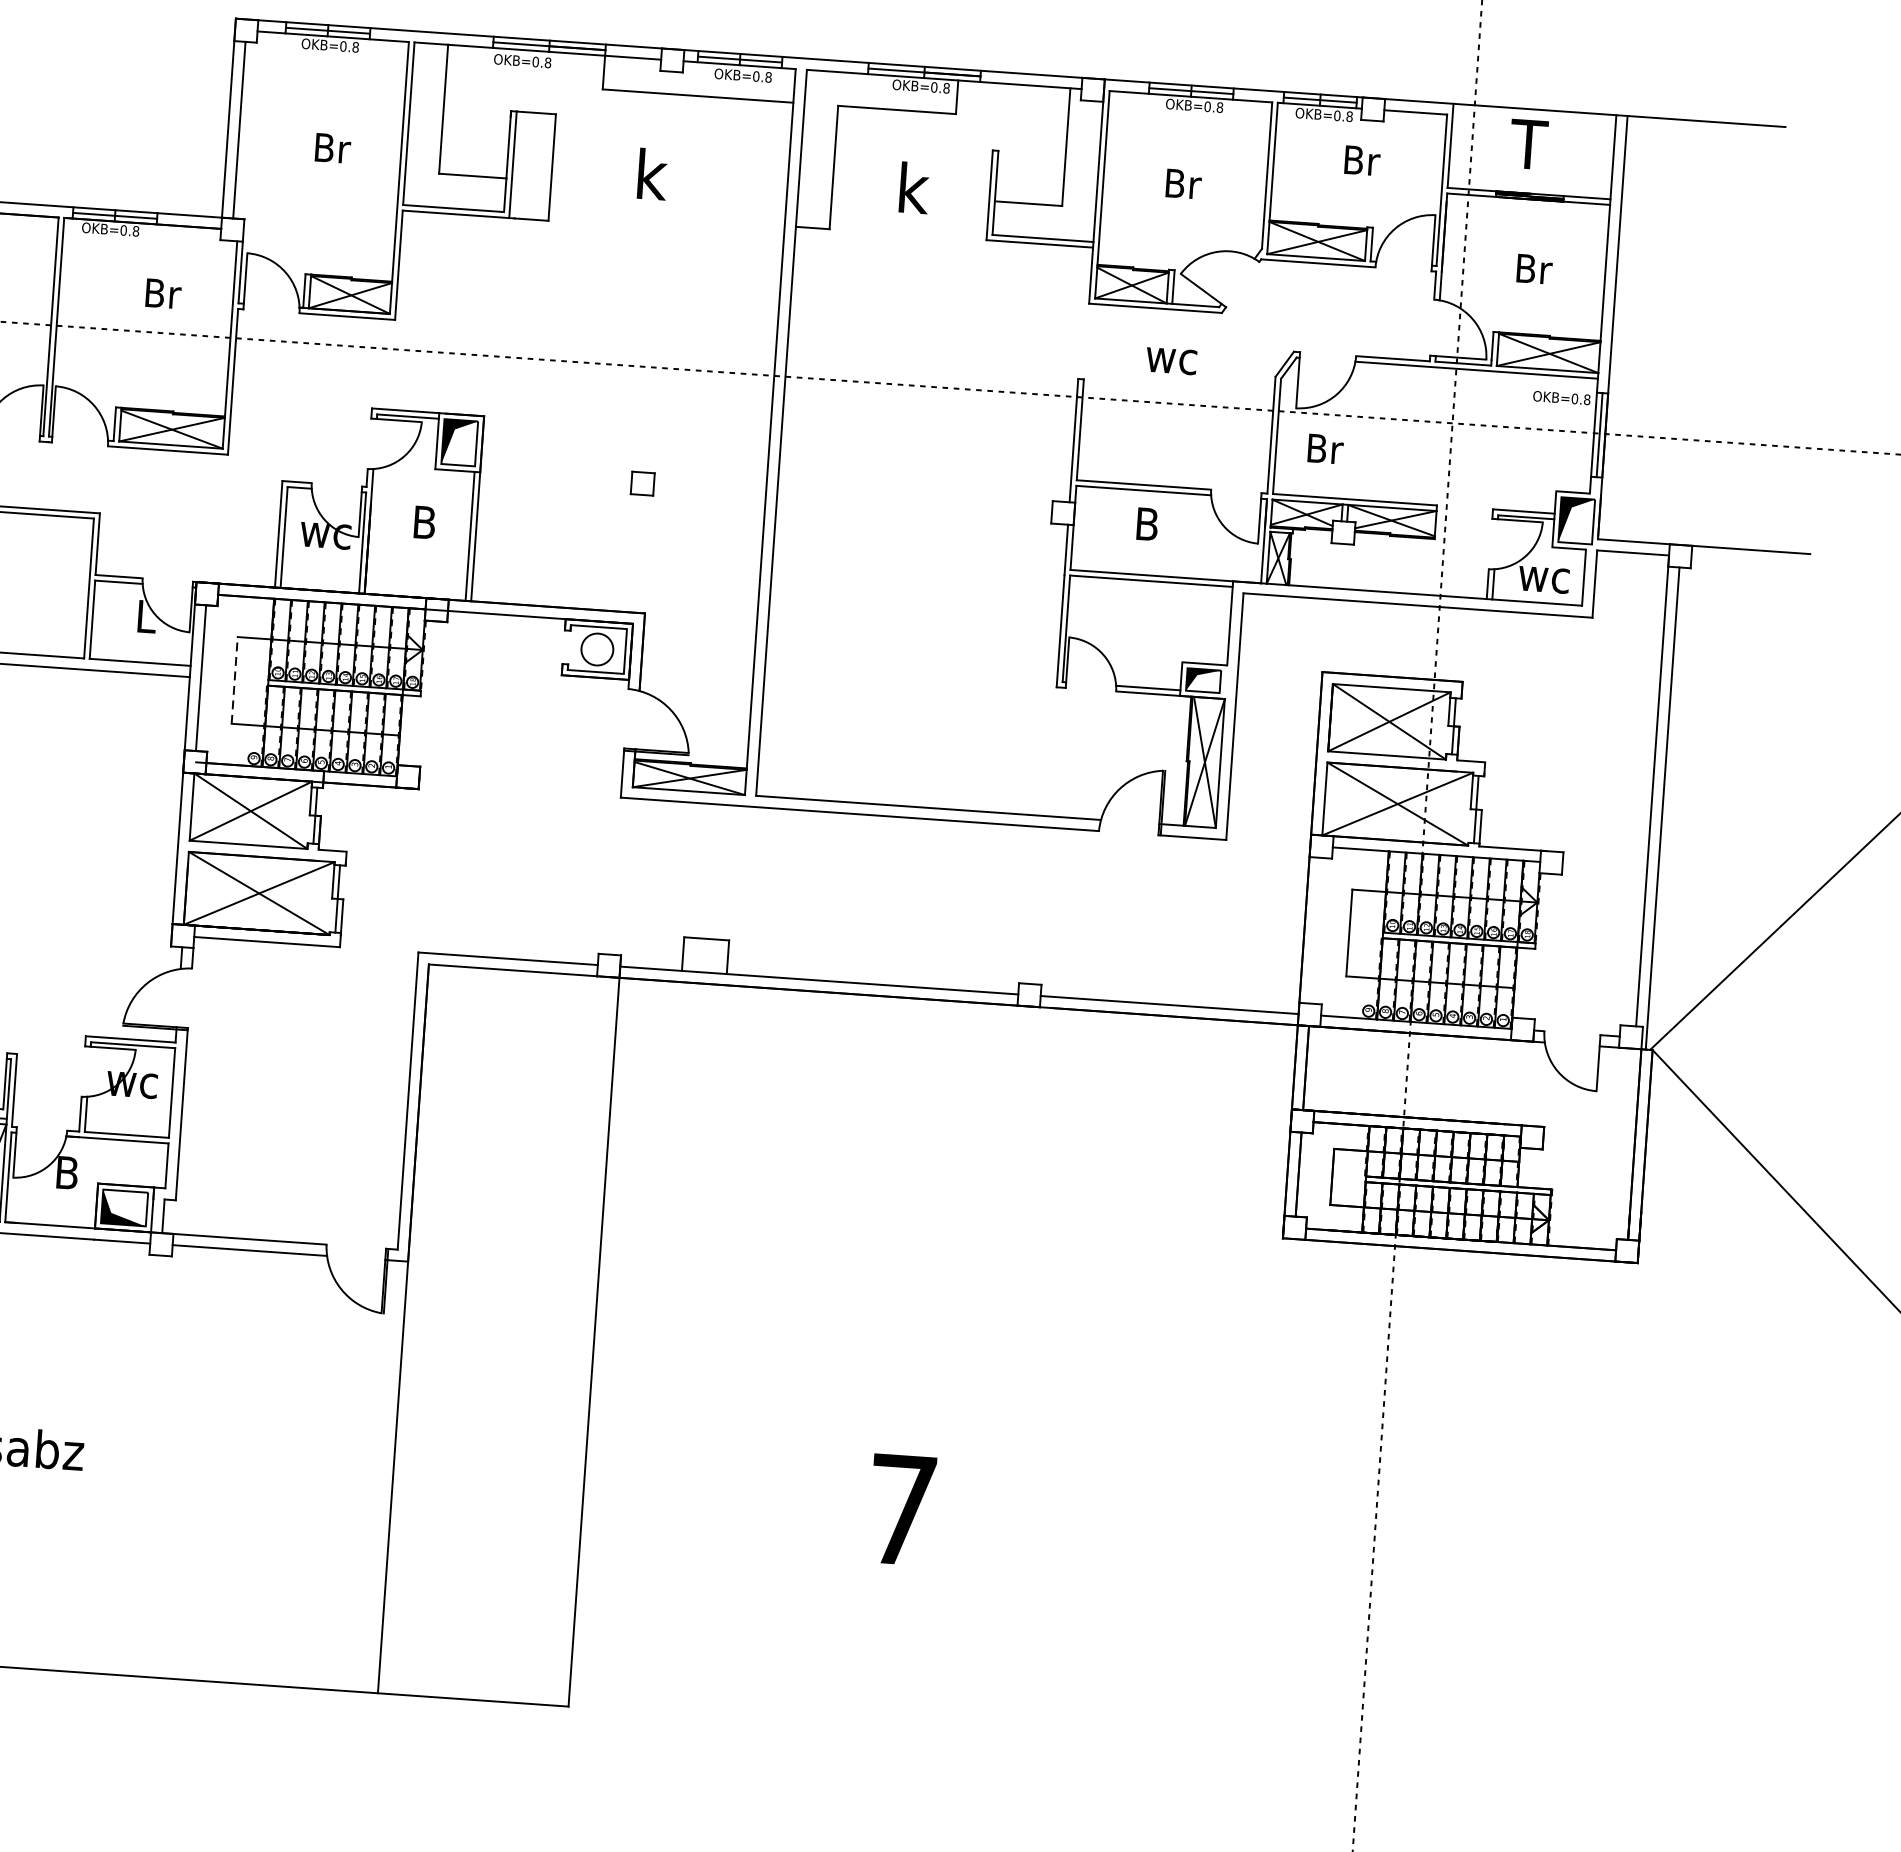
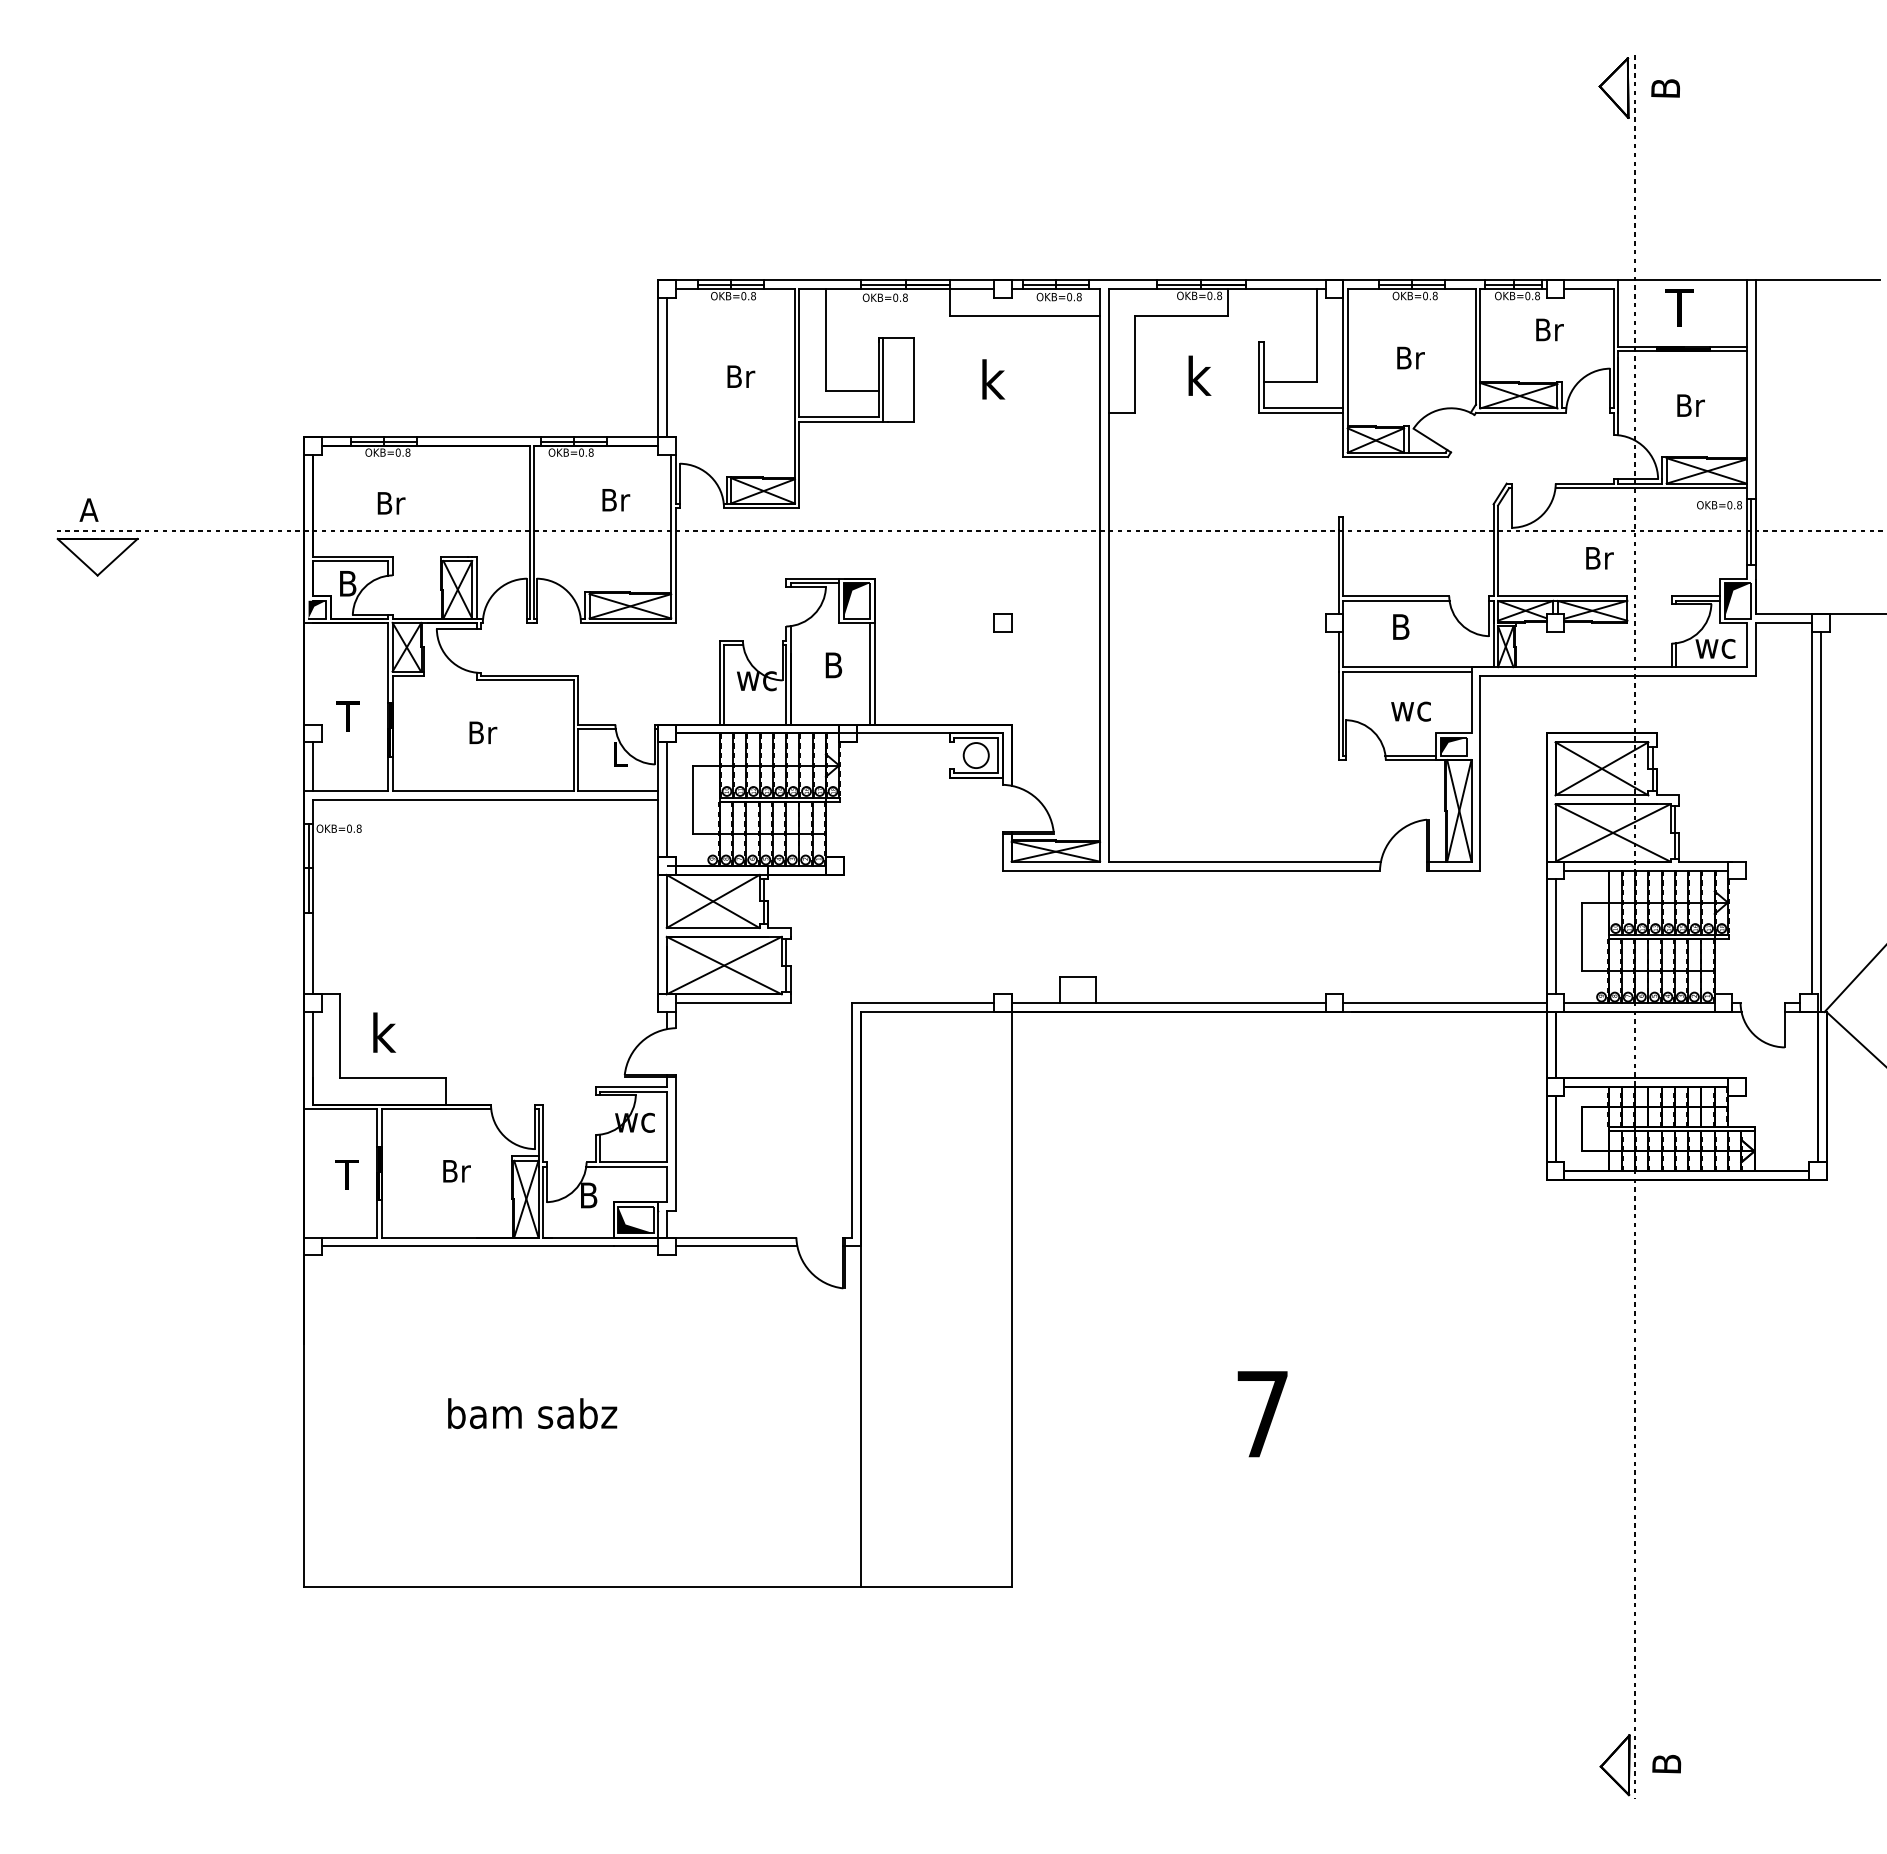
text: (1170, 360) -> (1410, 711), moved
text: (1325, 449) -> (1599, 558), moved
line: (234, 680) -> (693, 799), dashed -> solid
line: (1315, 930) -> (1555, 936), added

